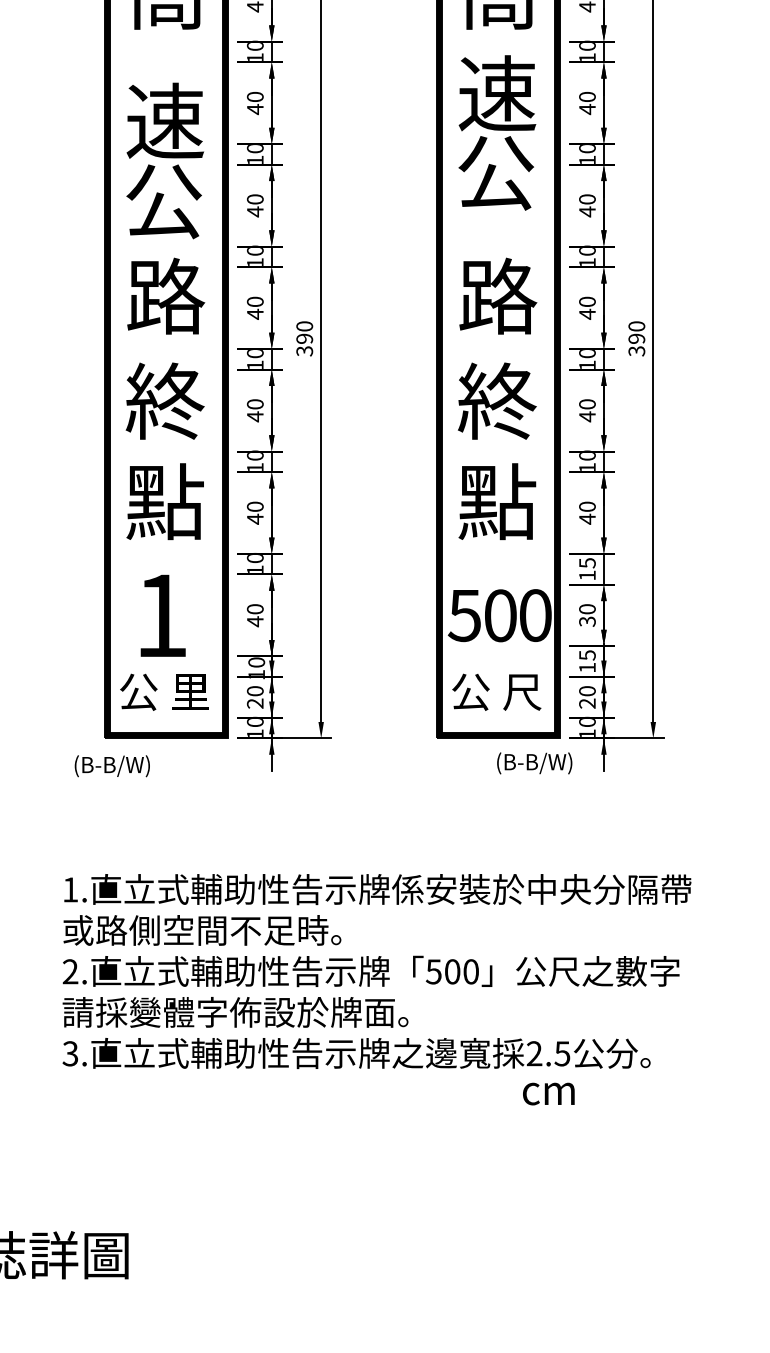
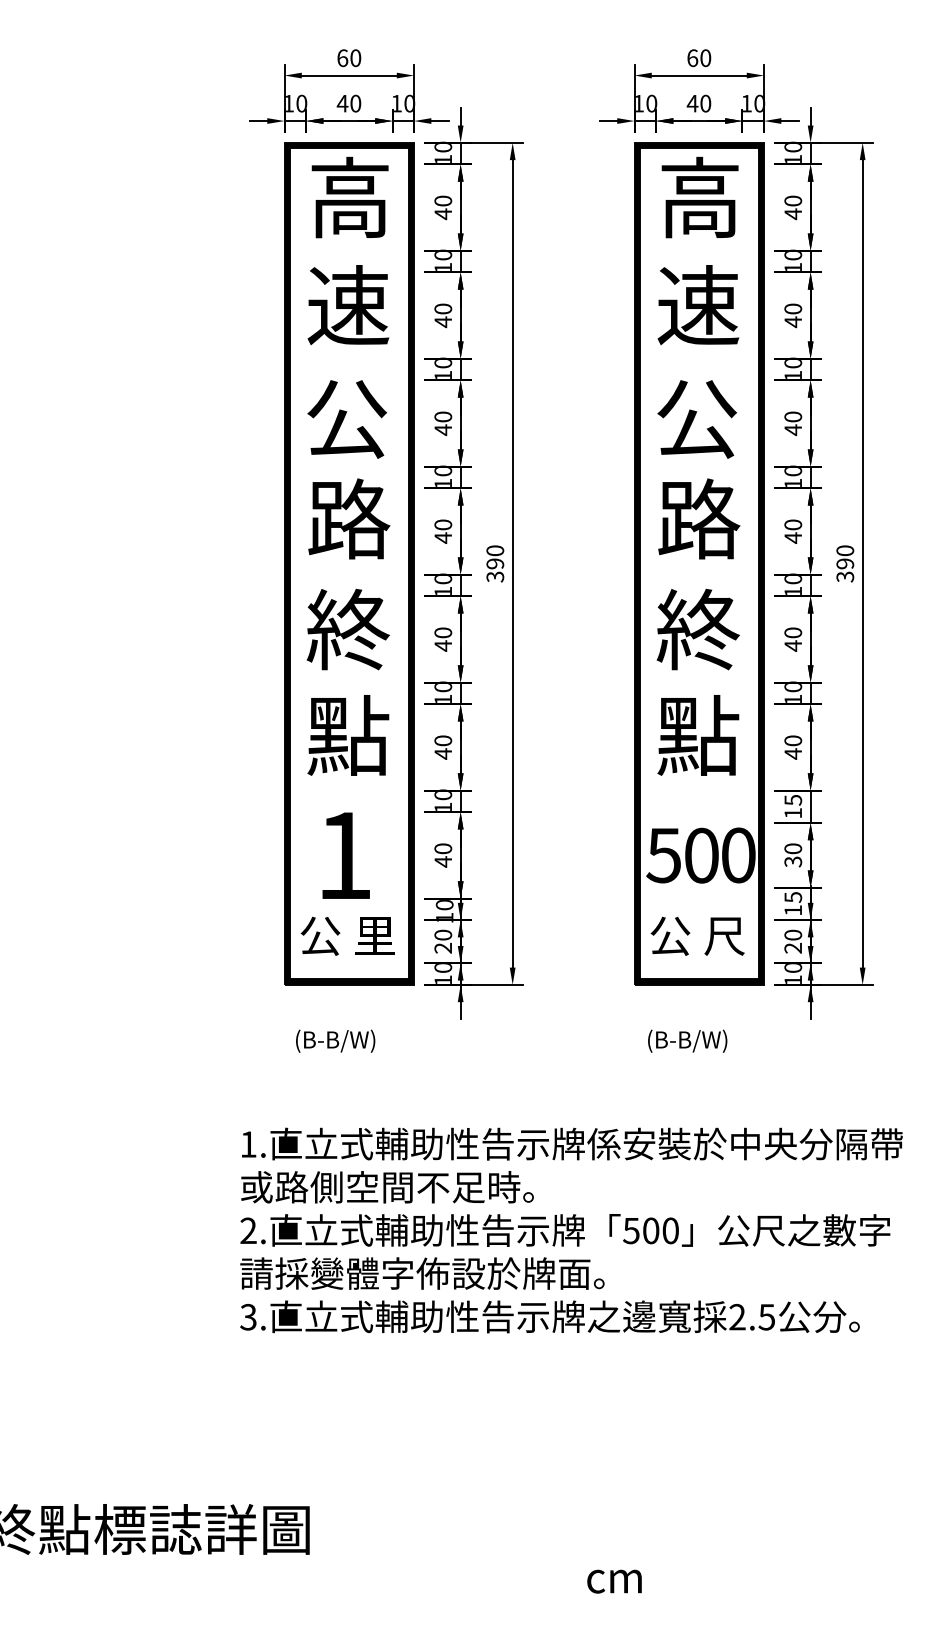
text: (165, 120) -> (348, 304), moved
text: (495, 173) -> (696, 419), moved
text: (534, 762) -> (687, 1040), moved
text: (112, 765) -> (335, 1040), moved
text: (548, 1093) -> (614, 1581), moved

